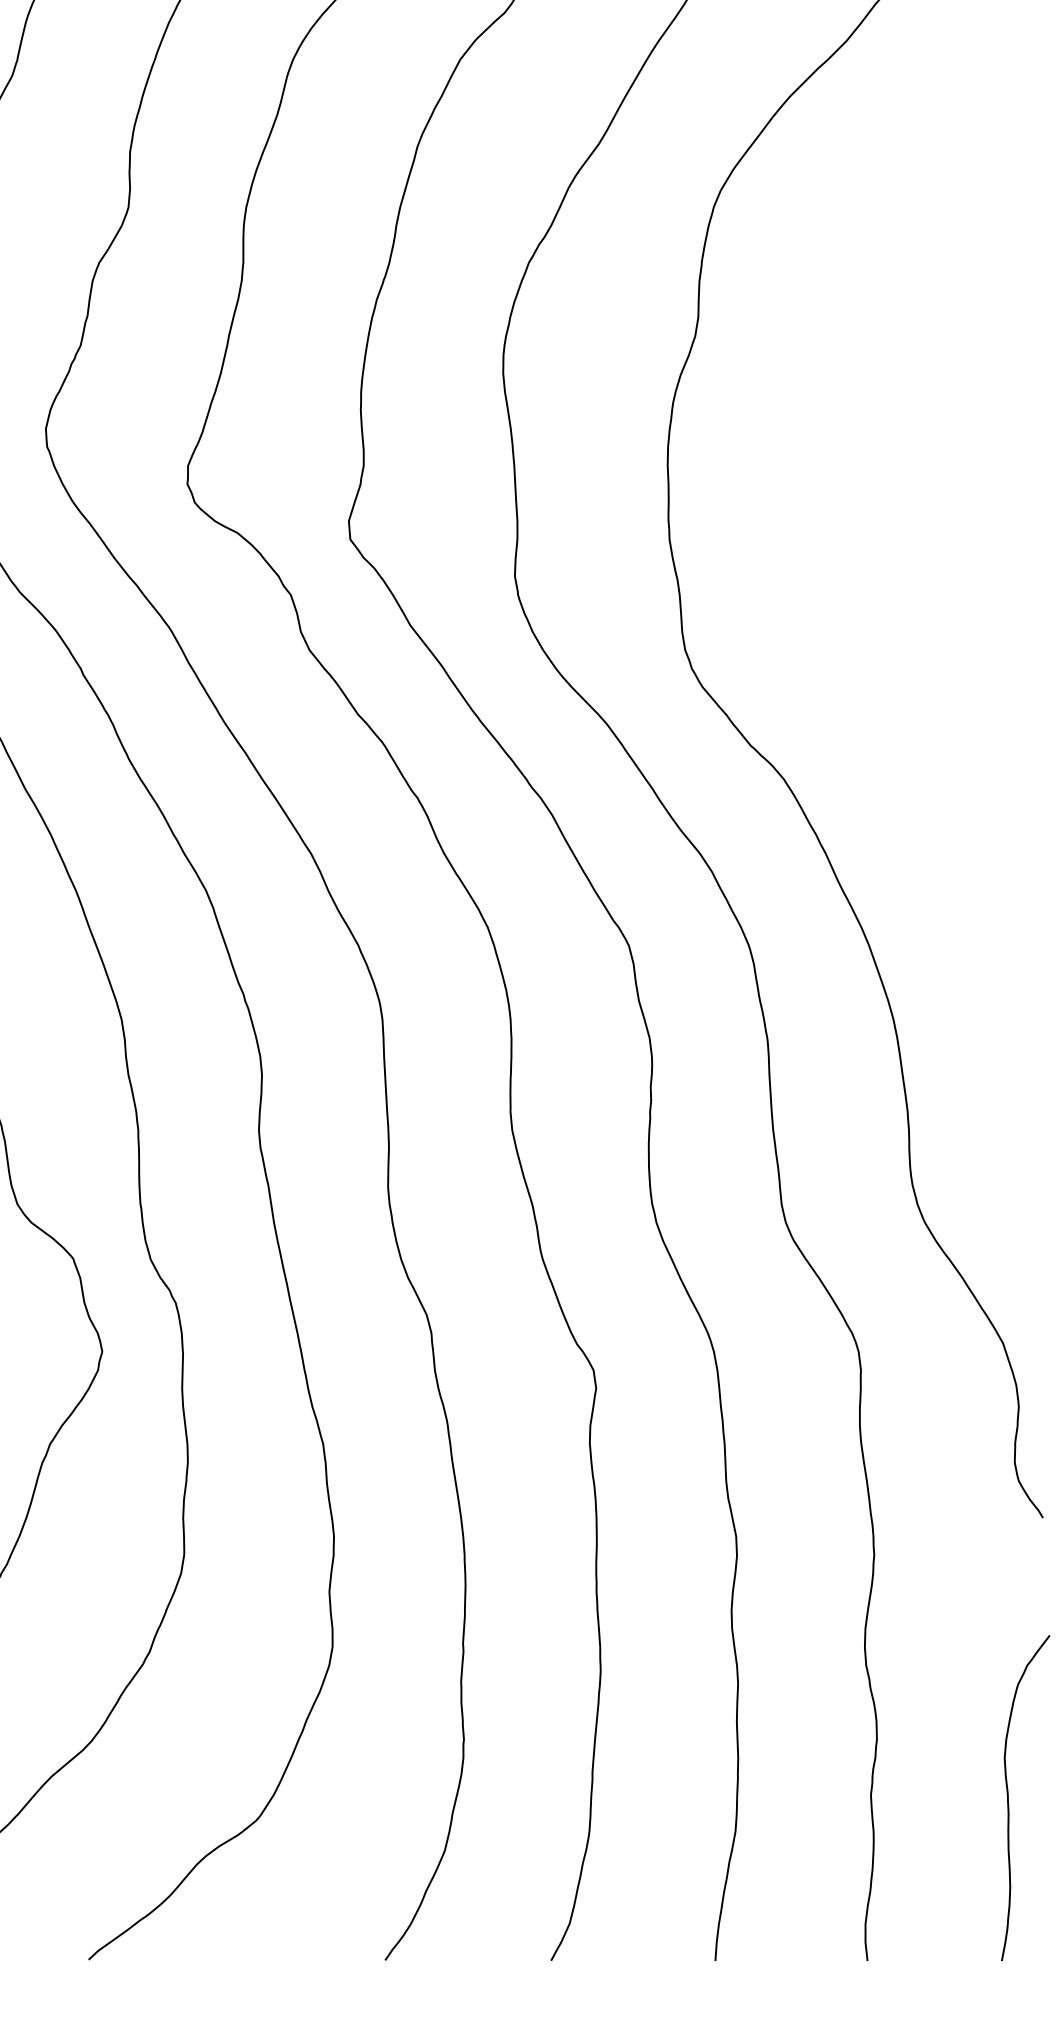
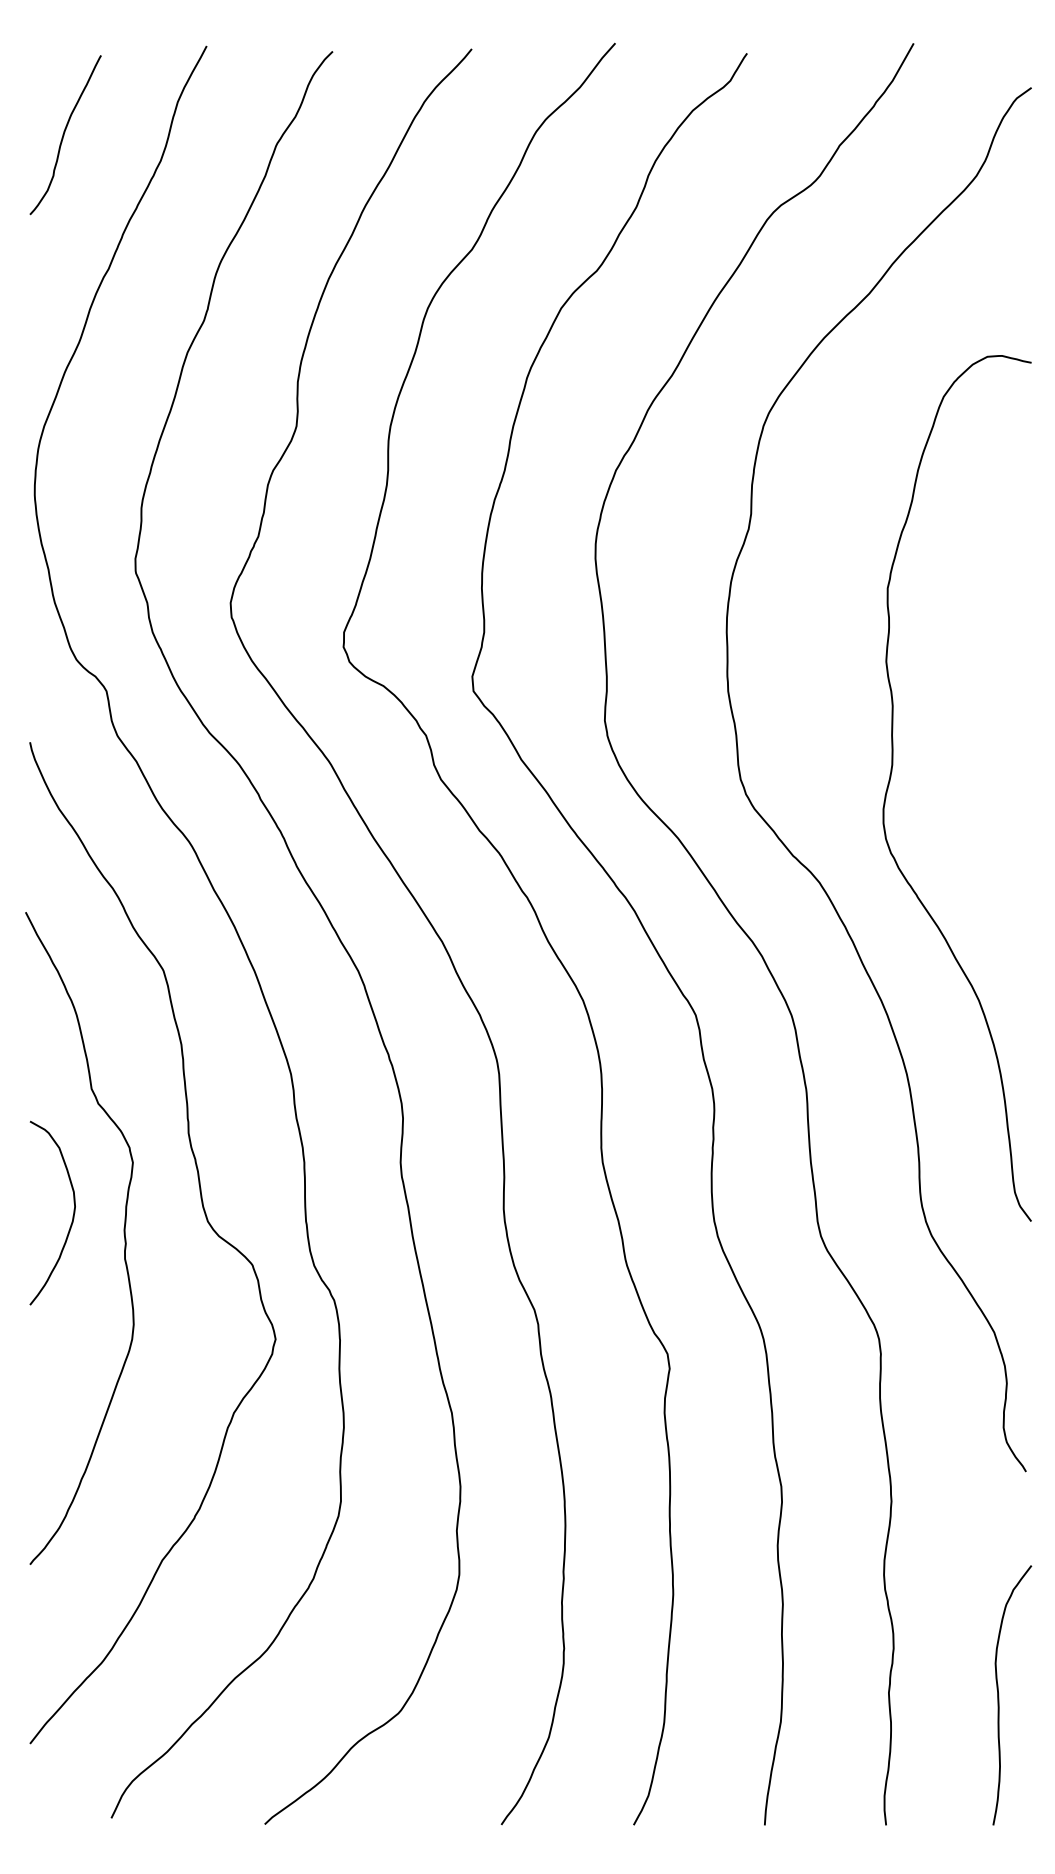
curve: (874, 647) -> (891, 777), added

